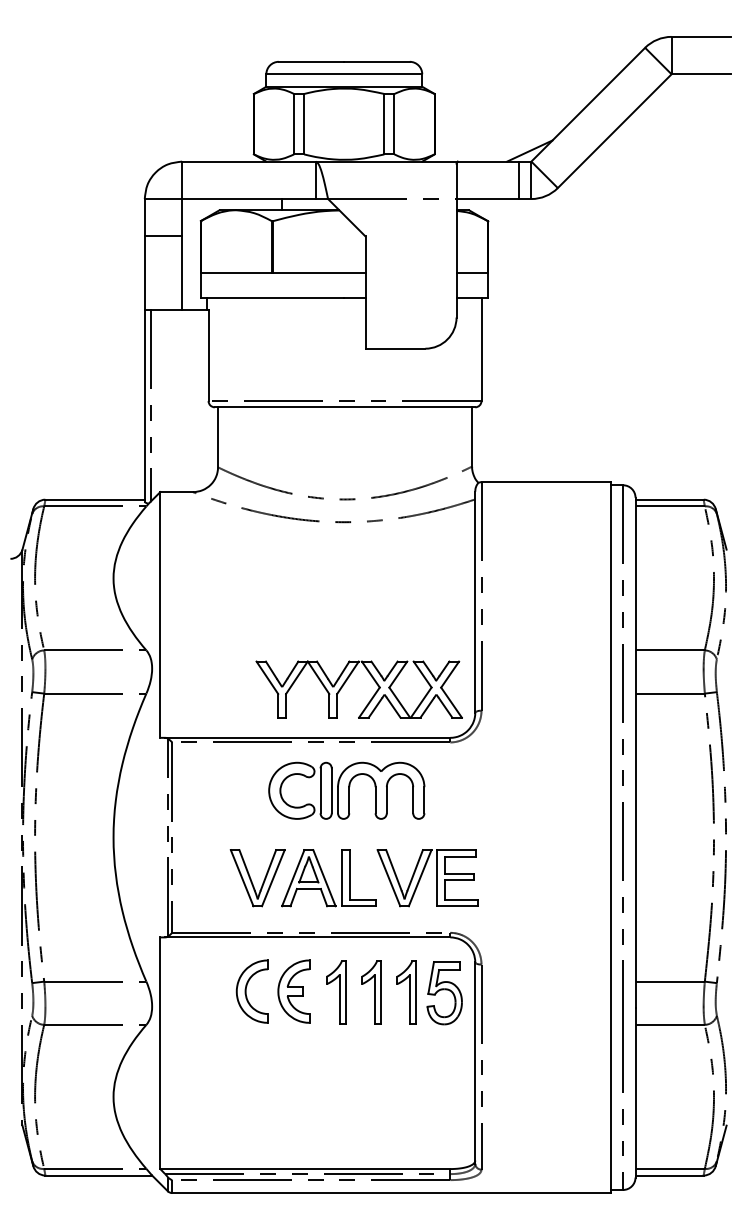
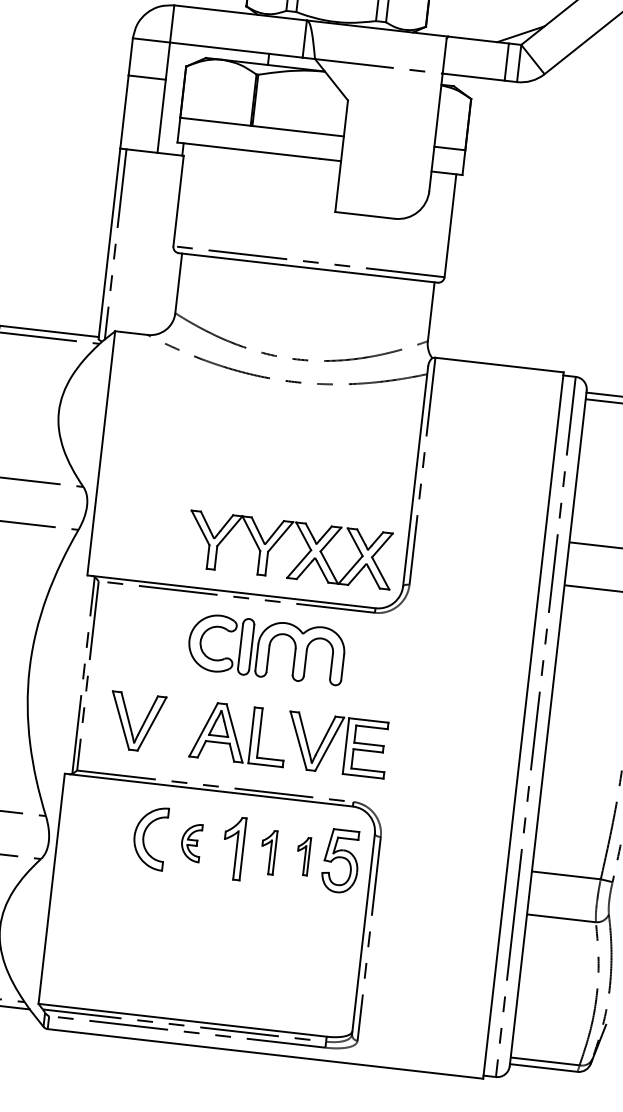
part: (257, 878) -> (136, 722), moved
part: (293, 991) -> (190, 842), size x0.6
part: (371, 992) -> (268, 852), size x0.7
part: (406, 992) -> (303, 856), size x0.6

